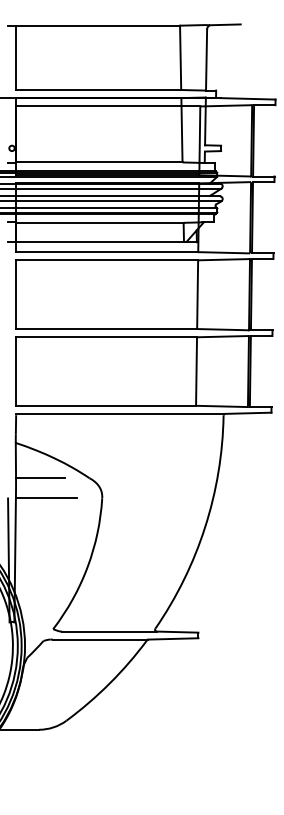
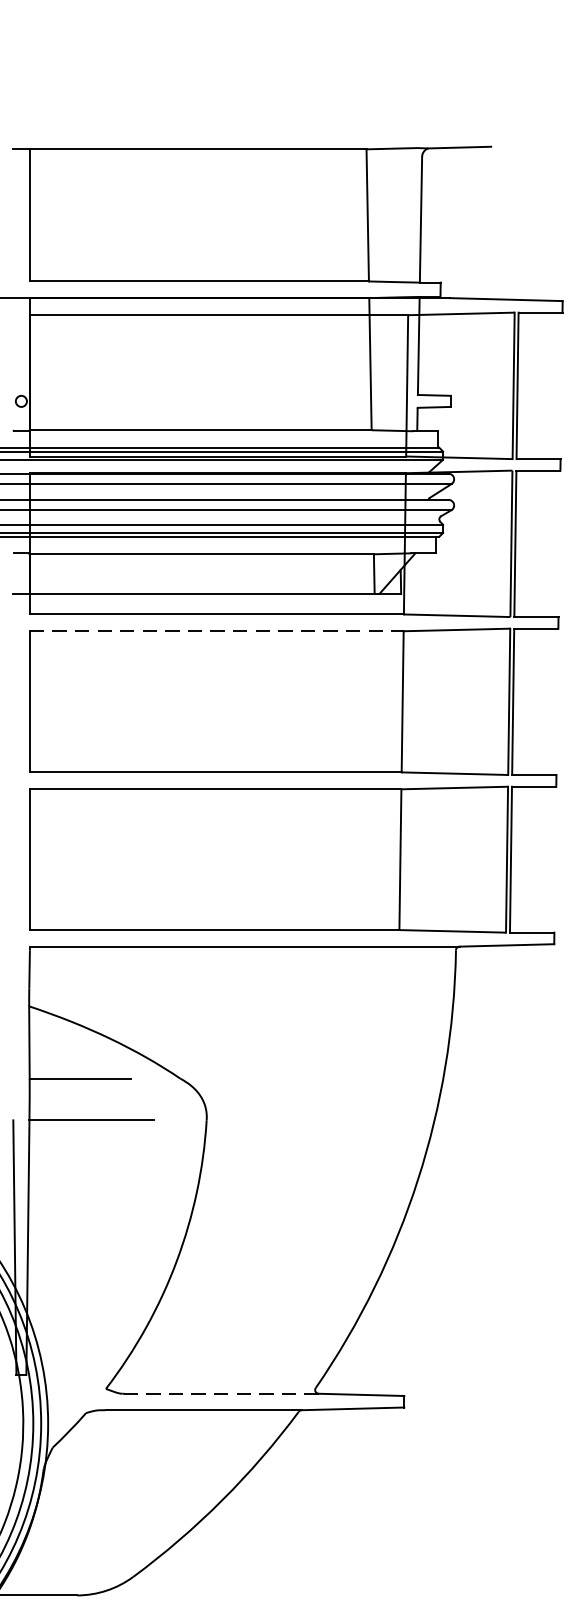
line: (107, 260) -> (217, 631), solid -> dashed
line: (108, 631) -> (219, 1393), solid -> dashed

